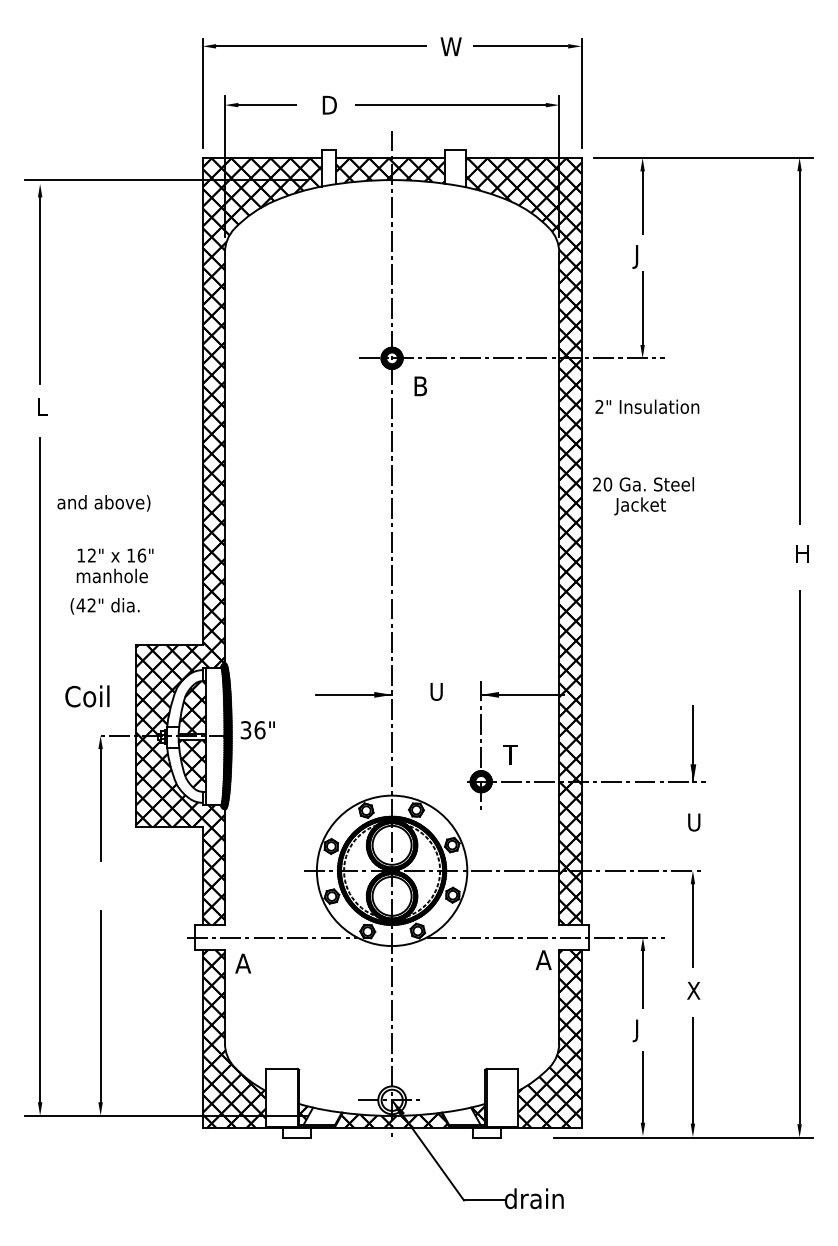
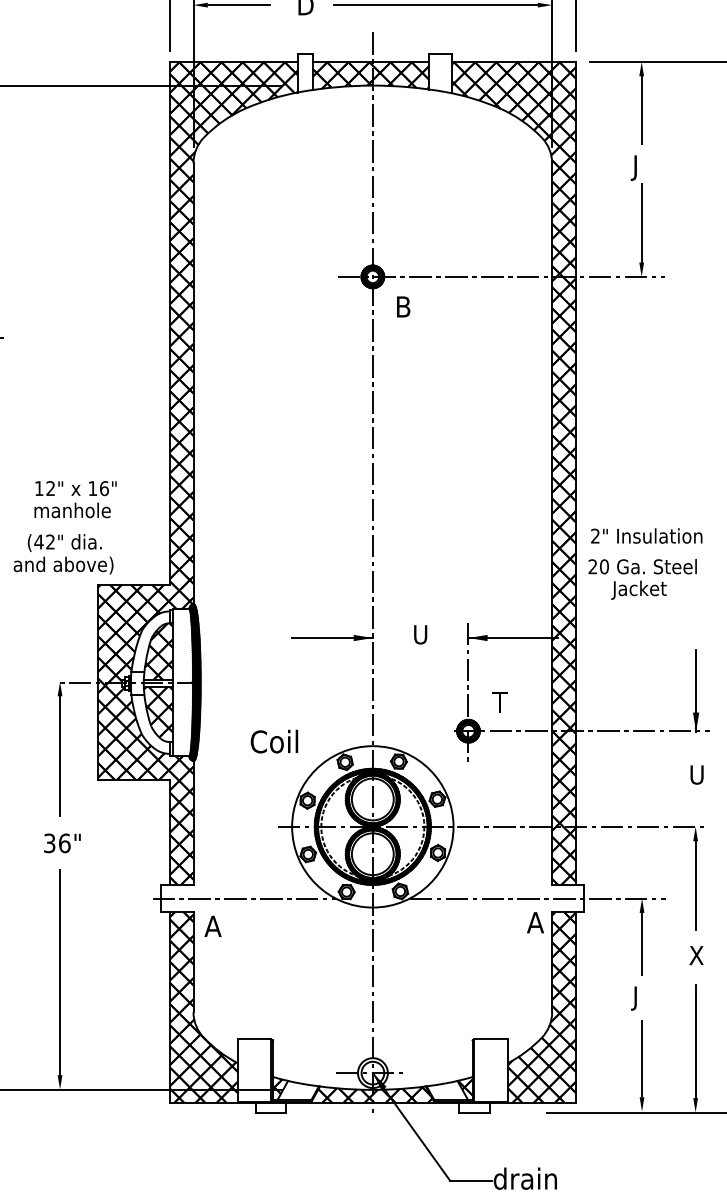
text: (647, 406) -> (646, 535), moved
text: (643, 496) -> (642, 579), moved
text: (103, 503) -> (63, 565), moved
text: (87, 696) -> (274, 741), moved
text: (257, 730) -> (62, 843), moved

